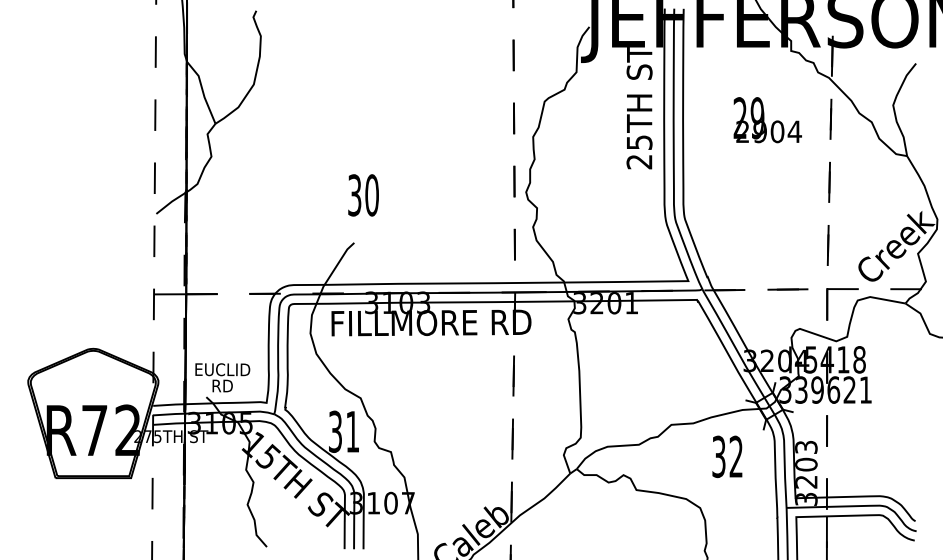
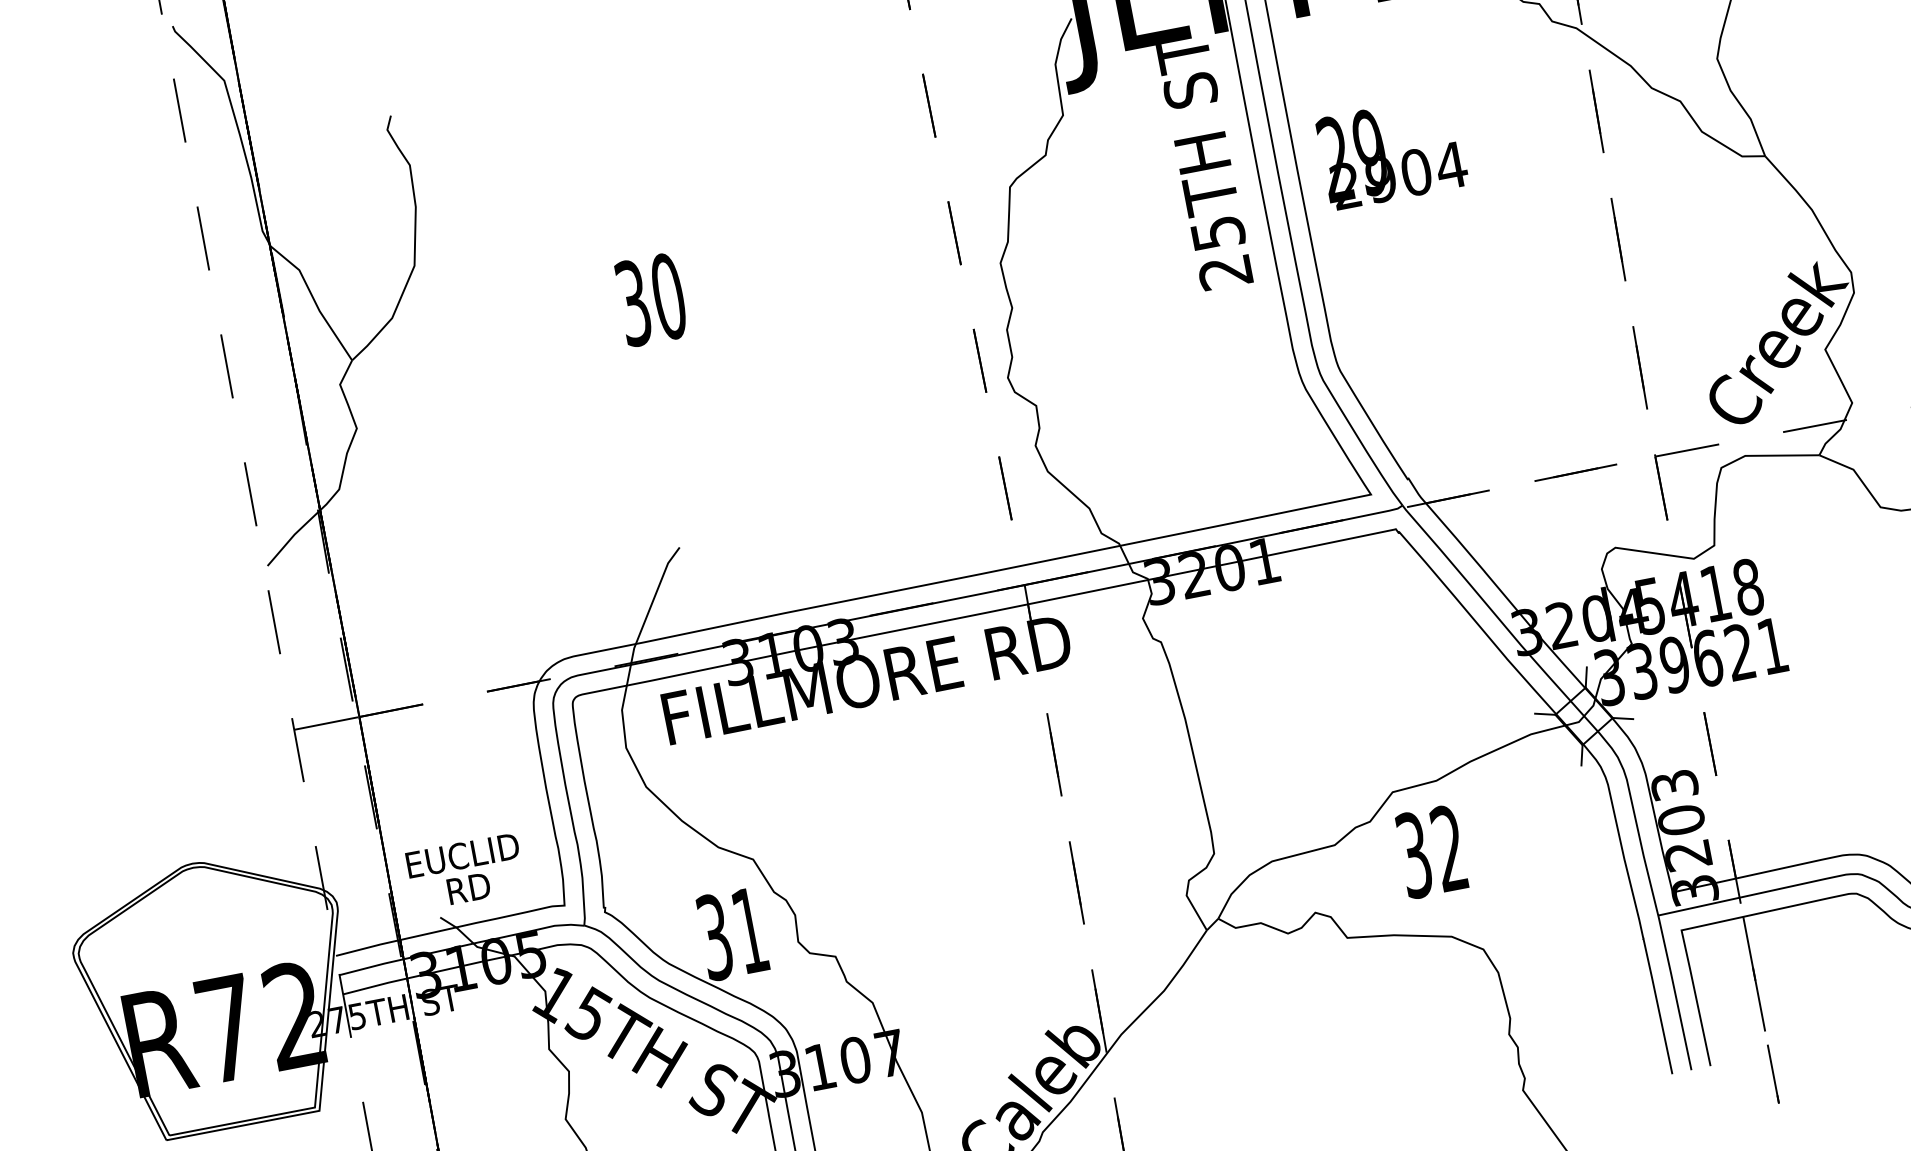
text: (767, 120) -> (1391, 153), moved
text: (363, 195) -> (651, 300), moved
text: (727, 456) -> (1431, 851), moved

